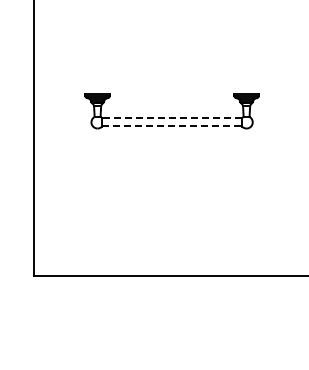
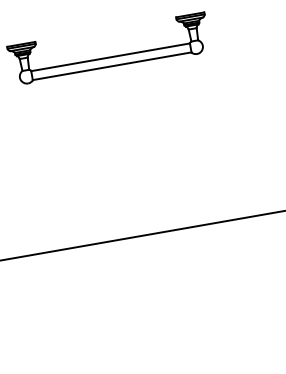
line: (172, 118) -> (111, 57), dashed -> solid
line: (172, 126) -> (112, 66), dashed -> solid

